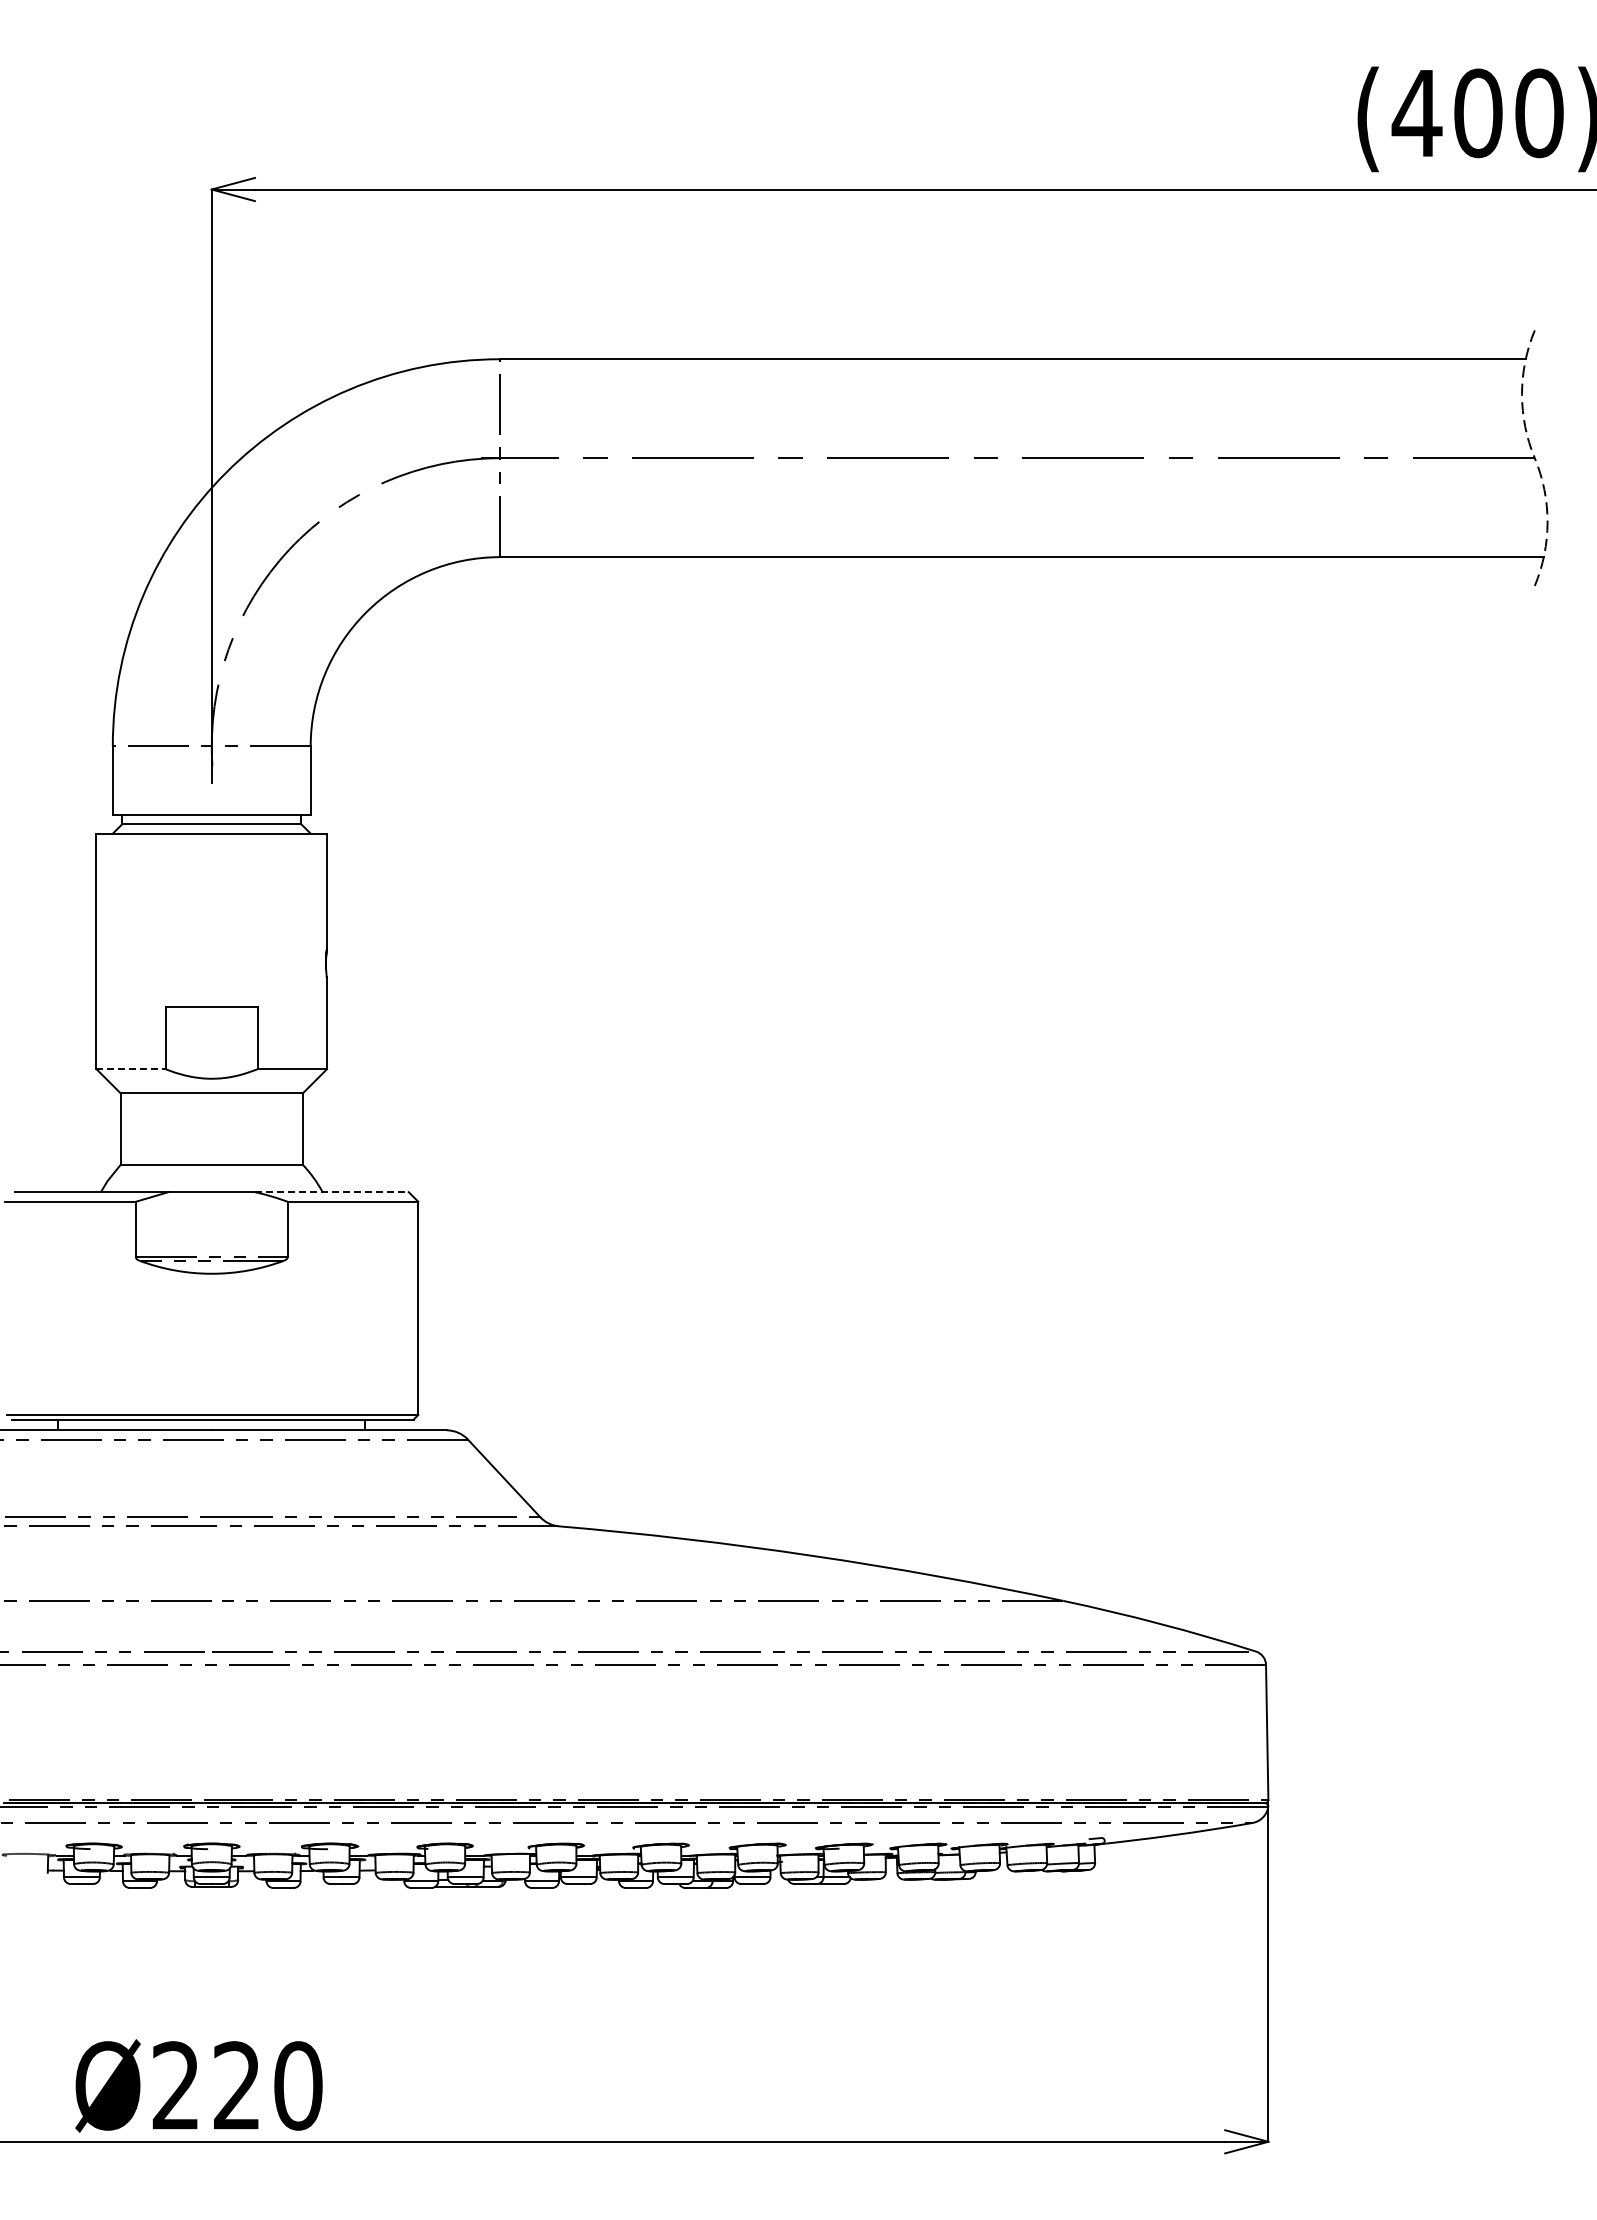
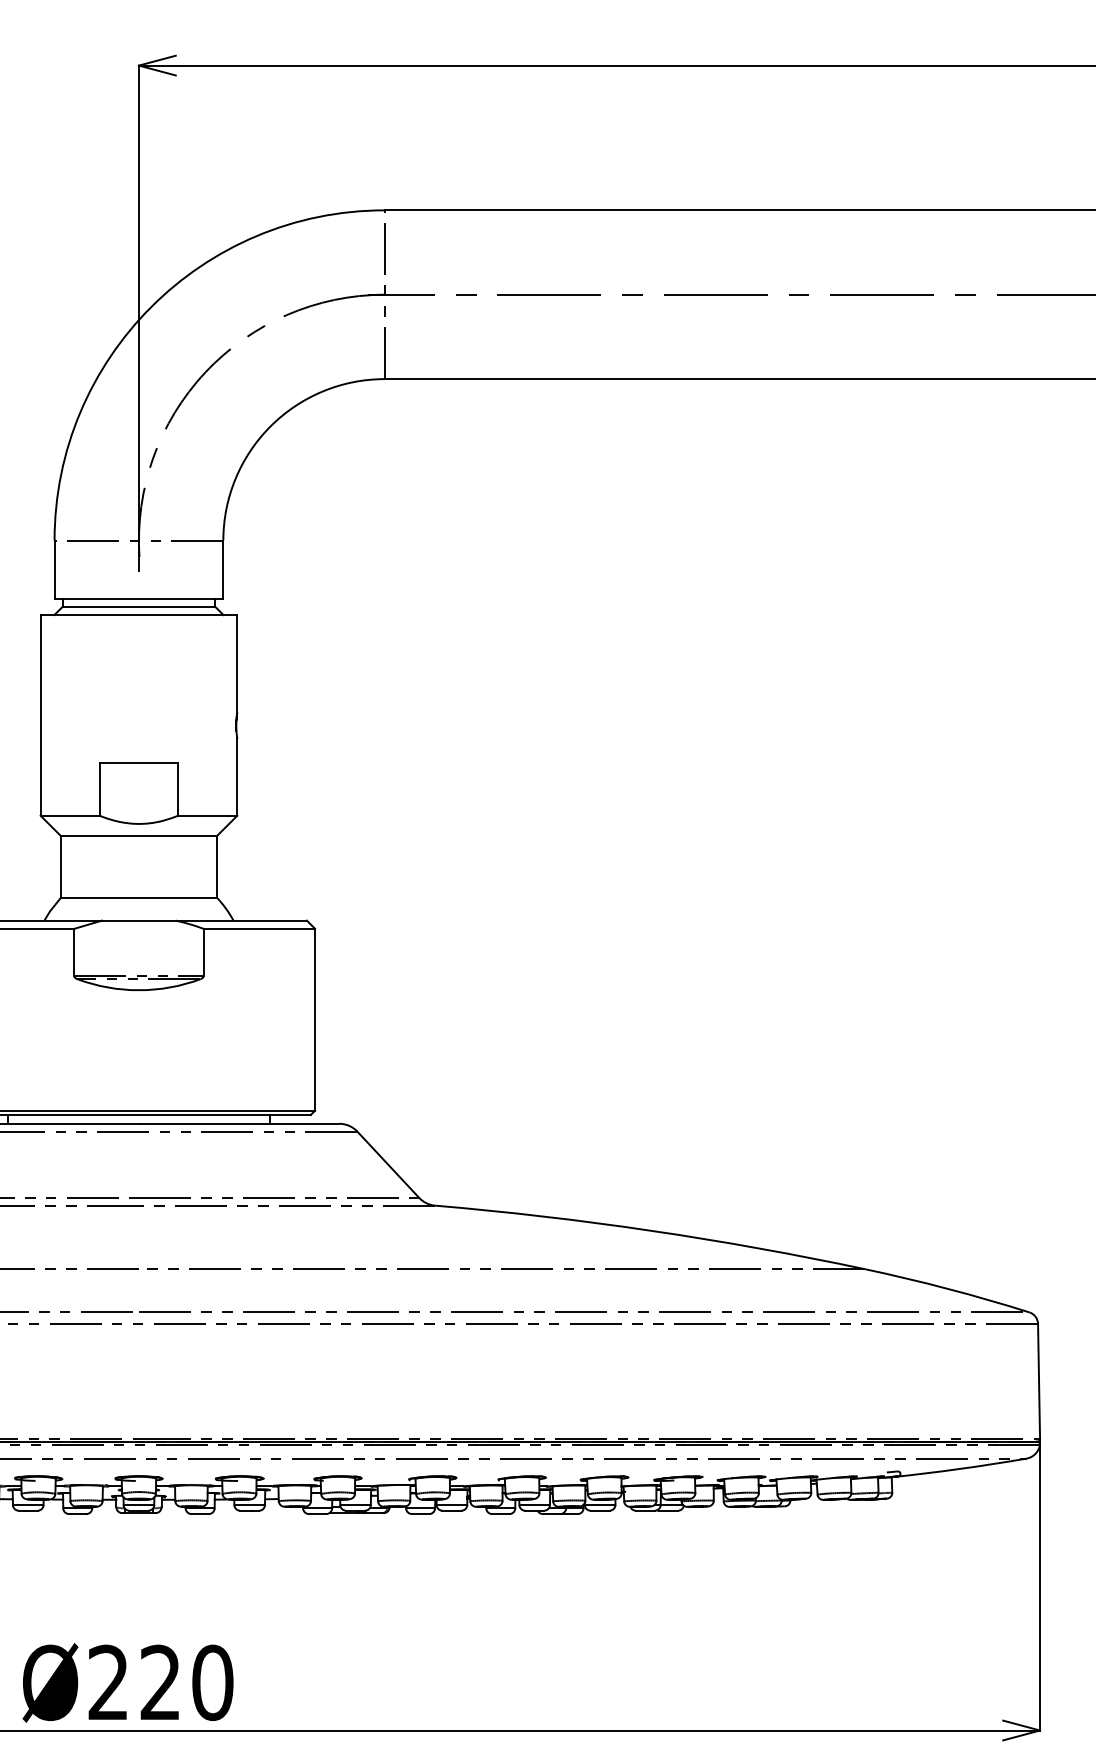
line: (131, 1069) -> (70, 816), dashed -> solid
line: (331, 1192) -> (241, 920), dashed -> solid

